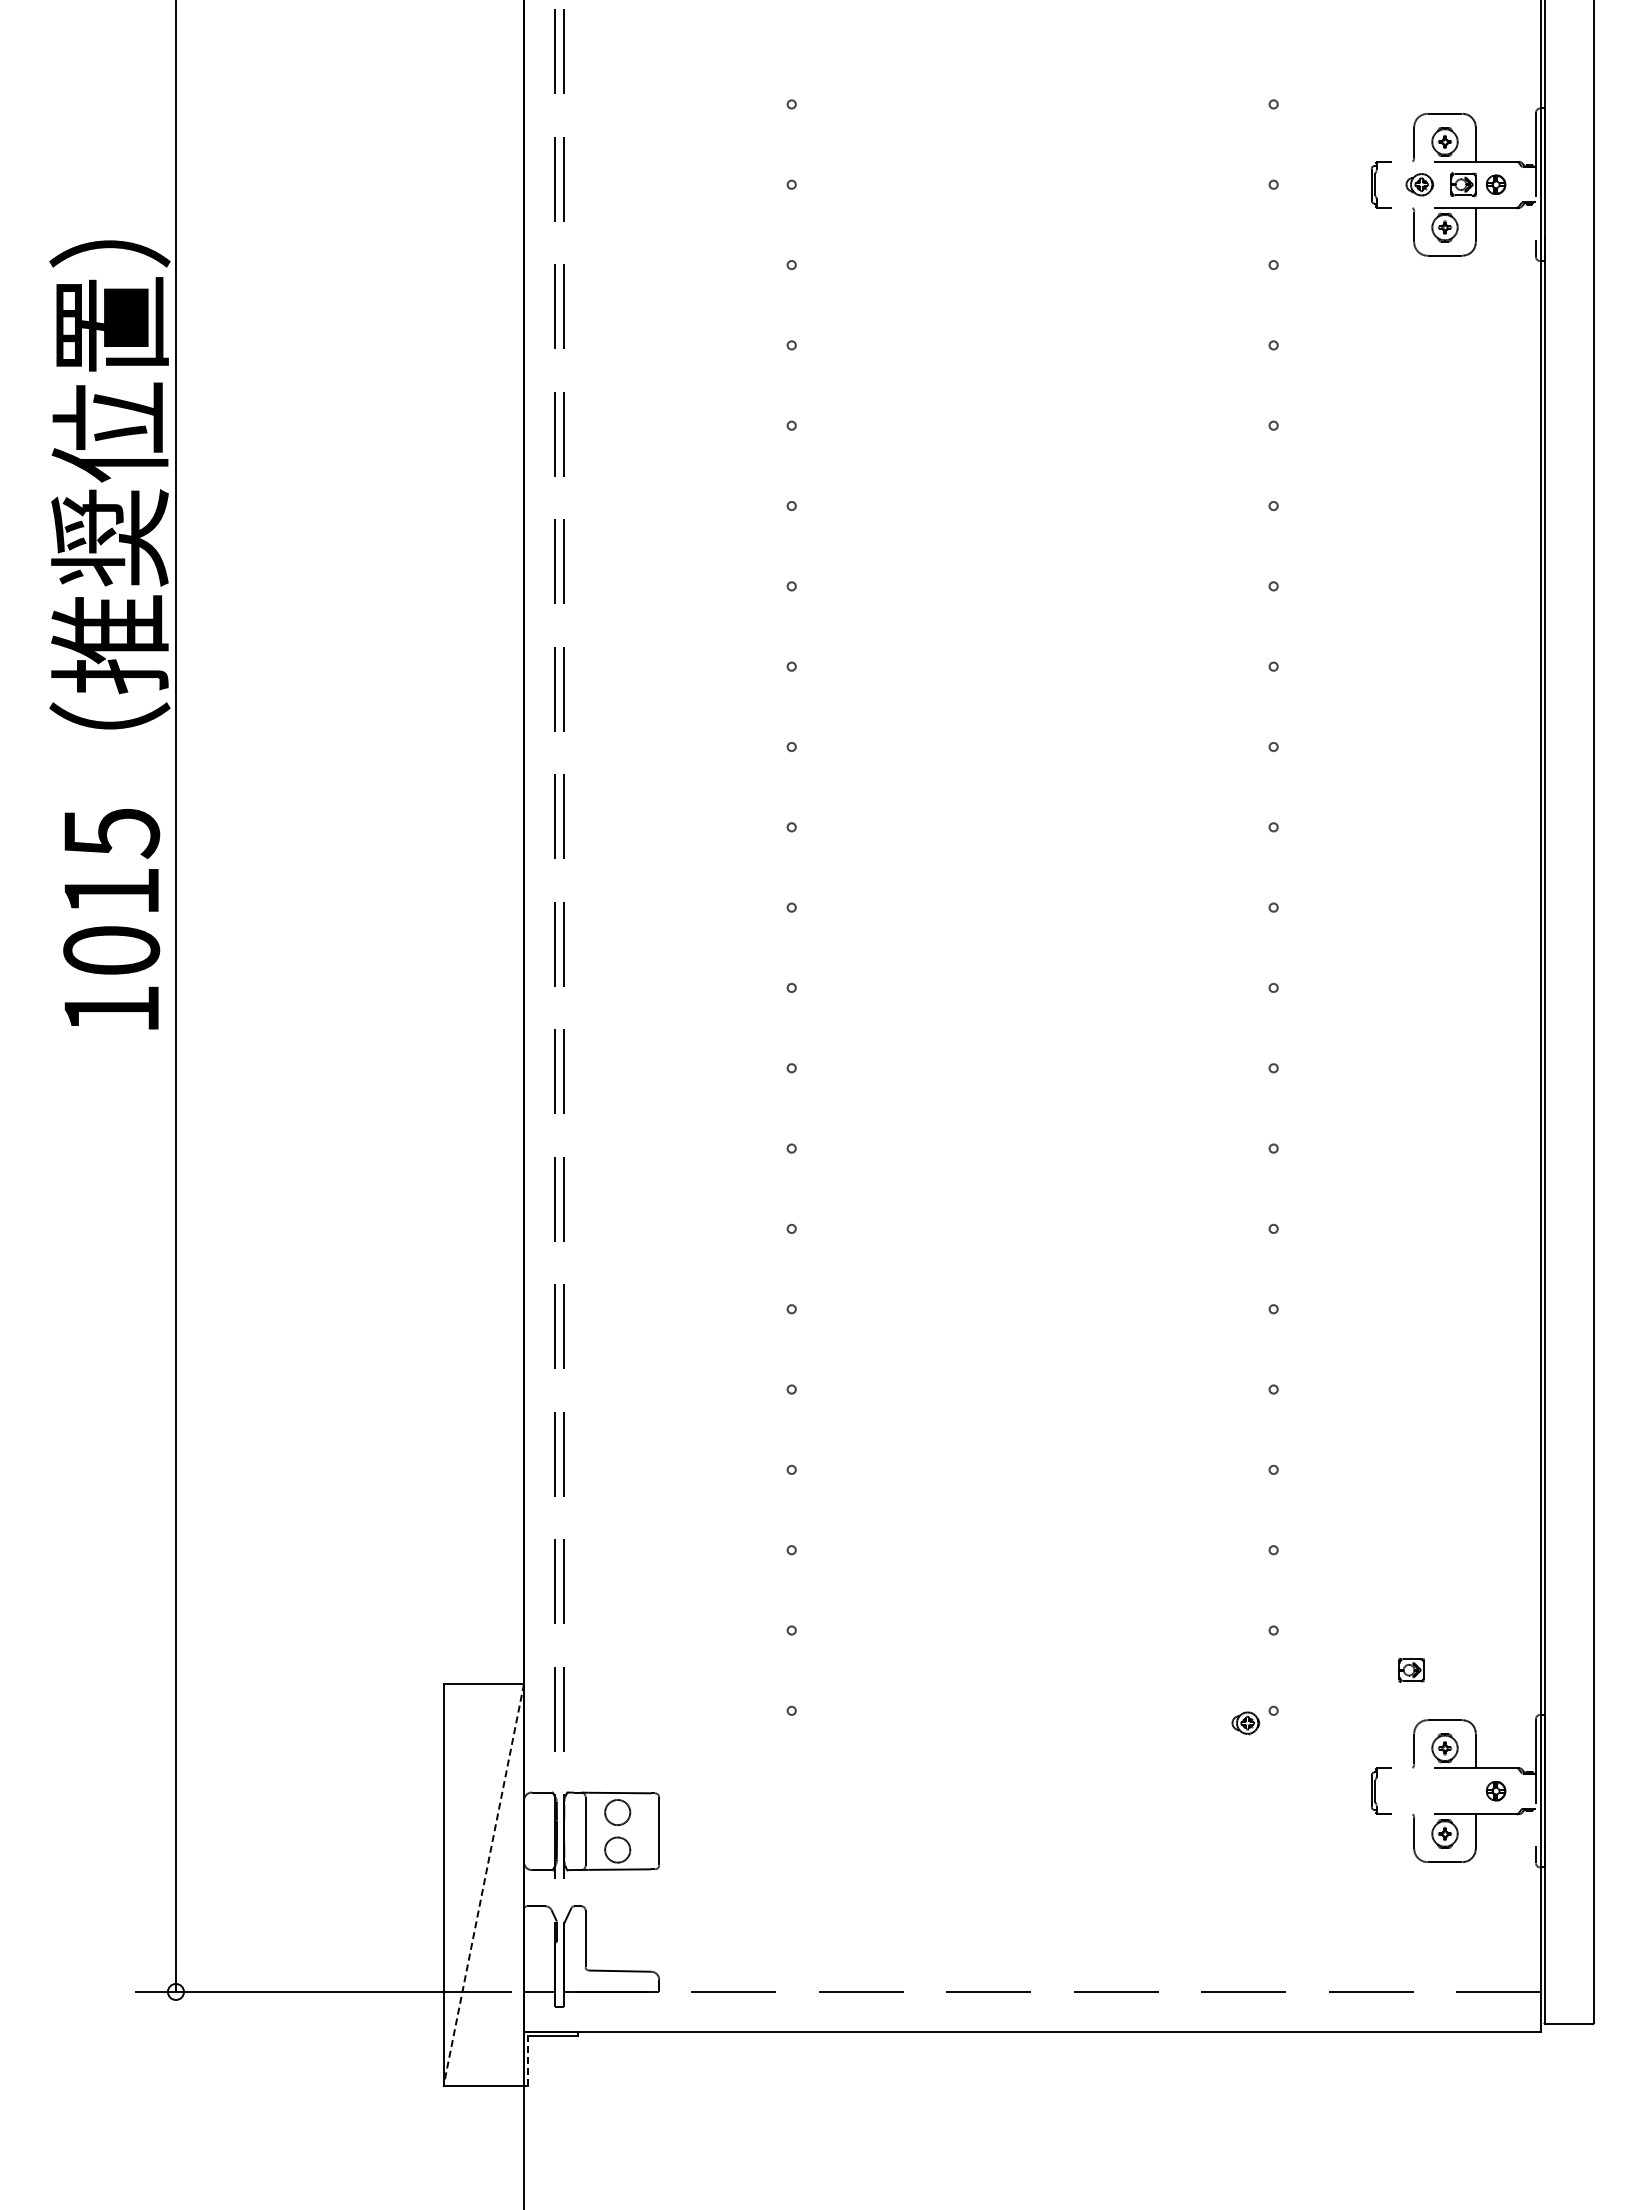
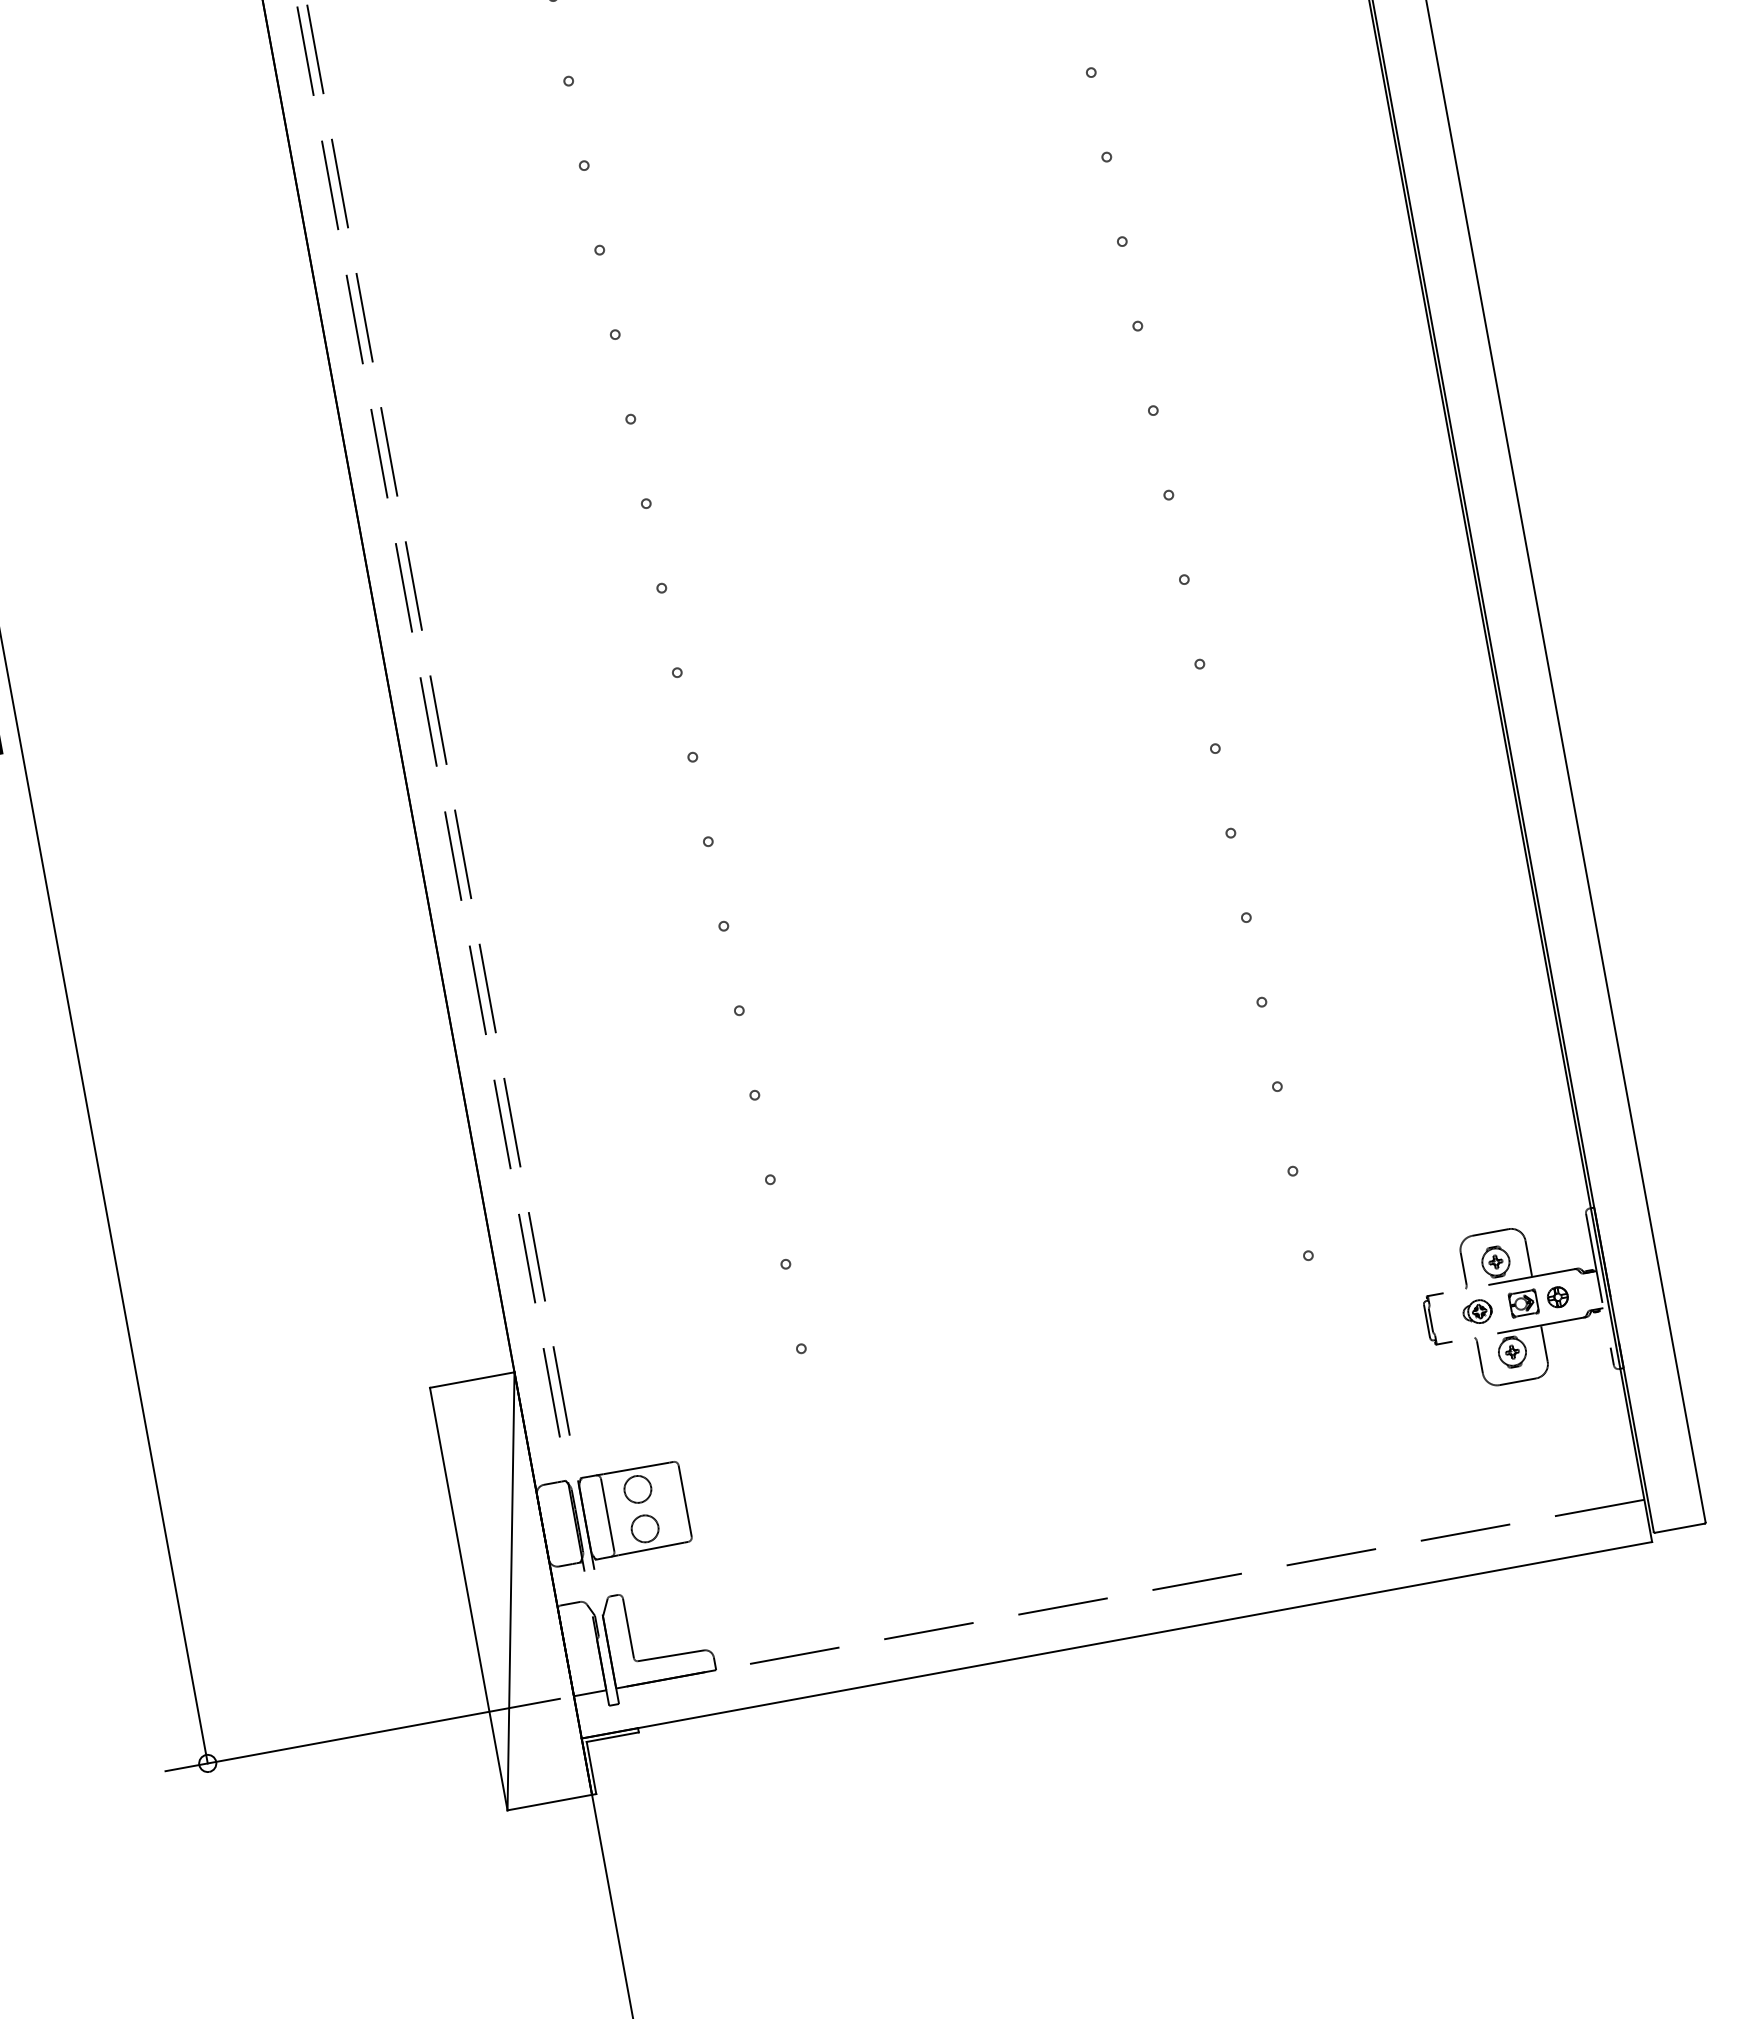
part: (1411, 1670) -> (1523, 1303), moved
part: (1245, 1723) -> (1477, 1312), moved
line: (483, 1884) -> (510, 1591), dashed -> solid
line: (528, 2060) -> (591, 1767), dashed -> solid

